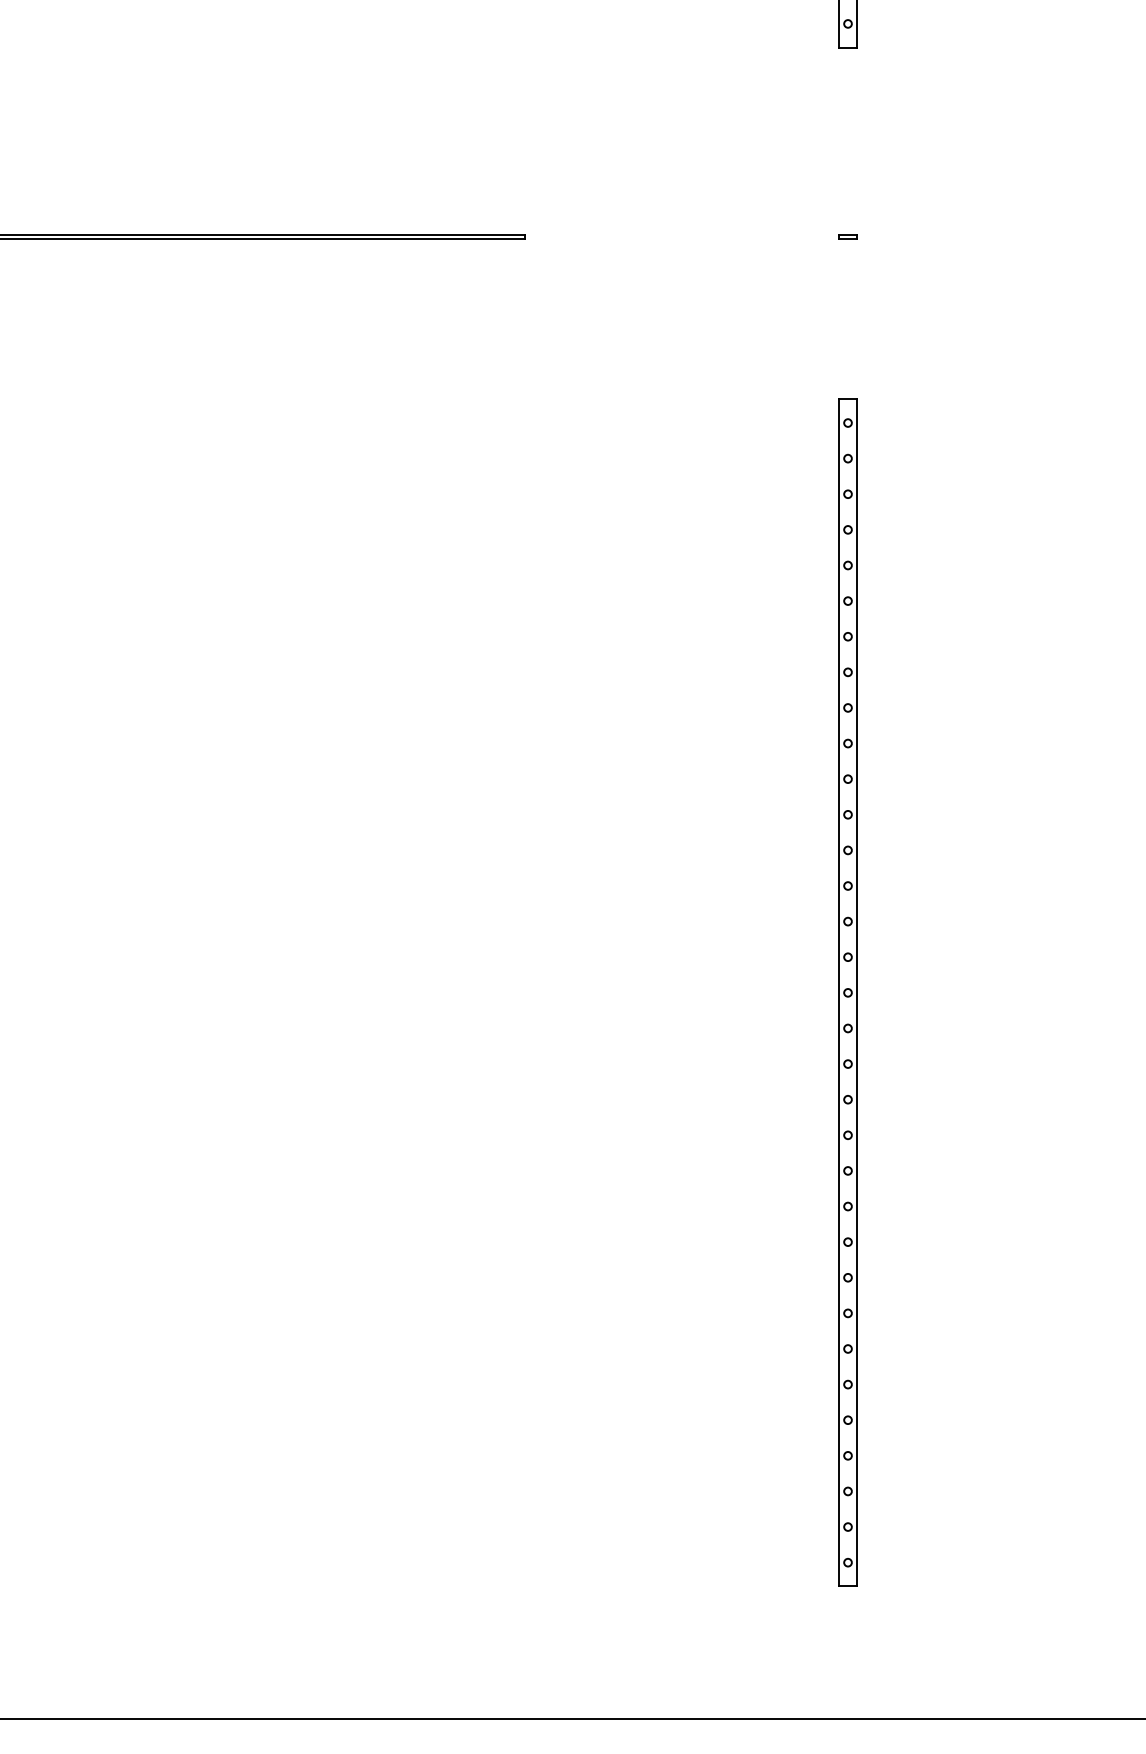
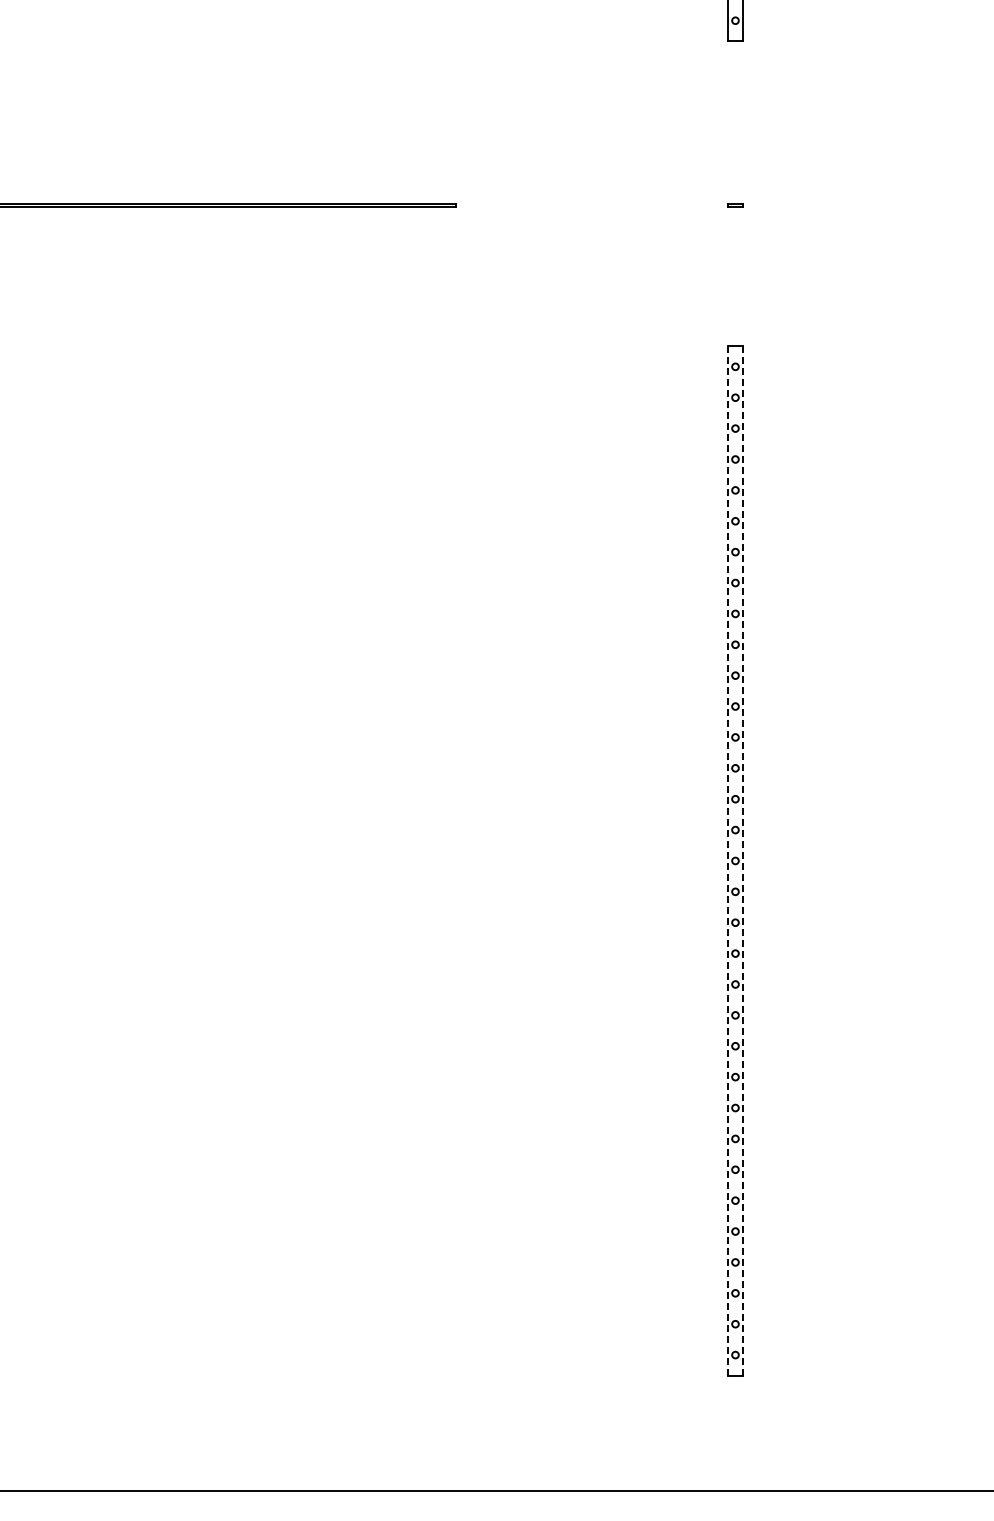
line: (838, 992) -> (727, 860), solid -> dashed
line: (857, 992) -> (743, 860), solid -> dashed

